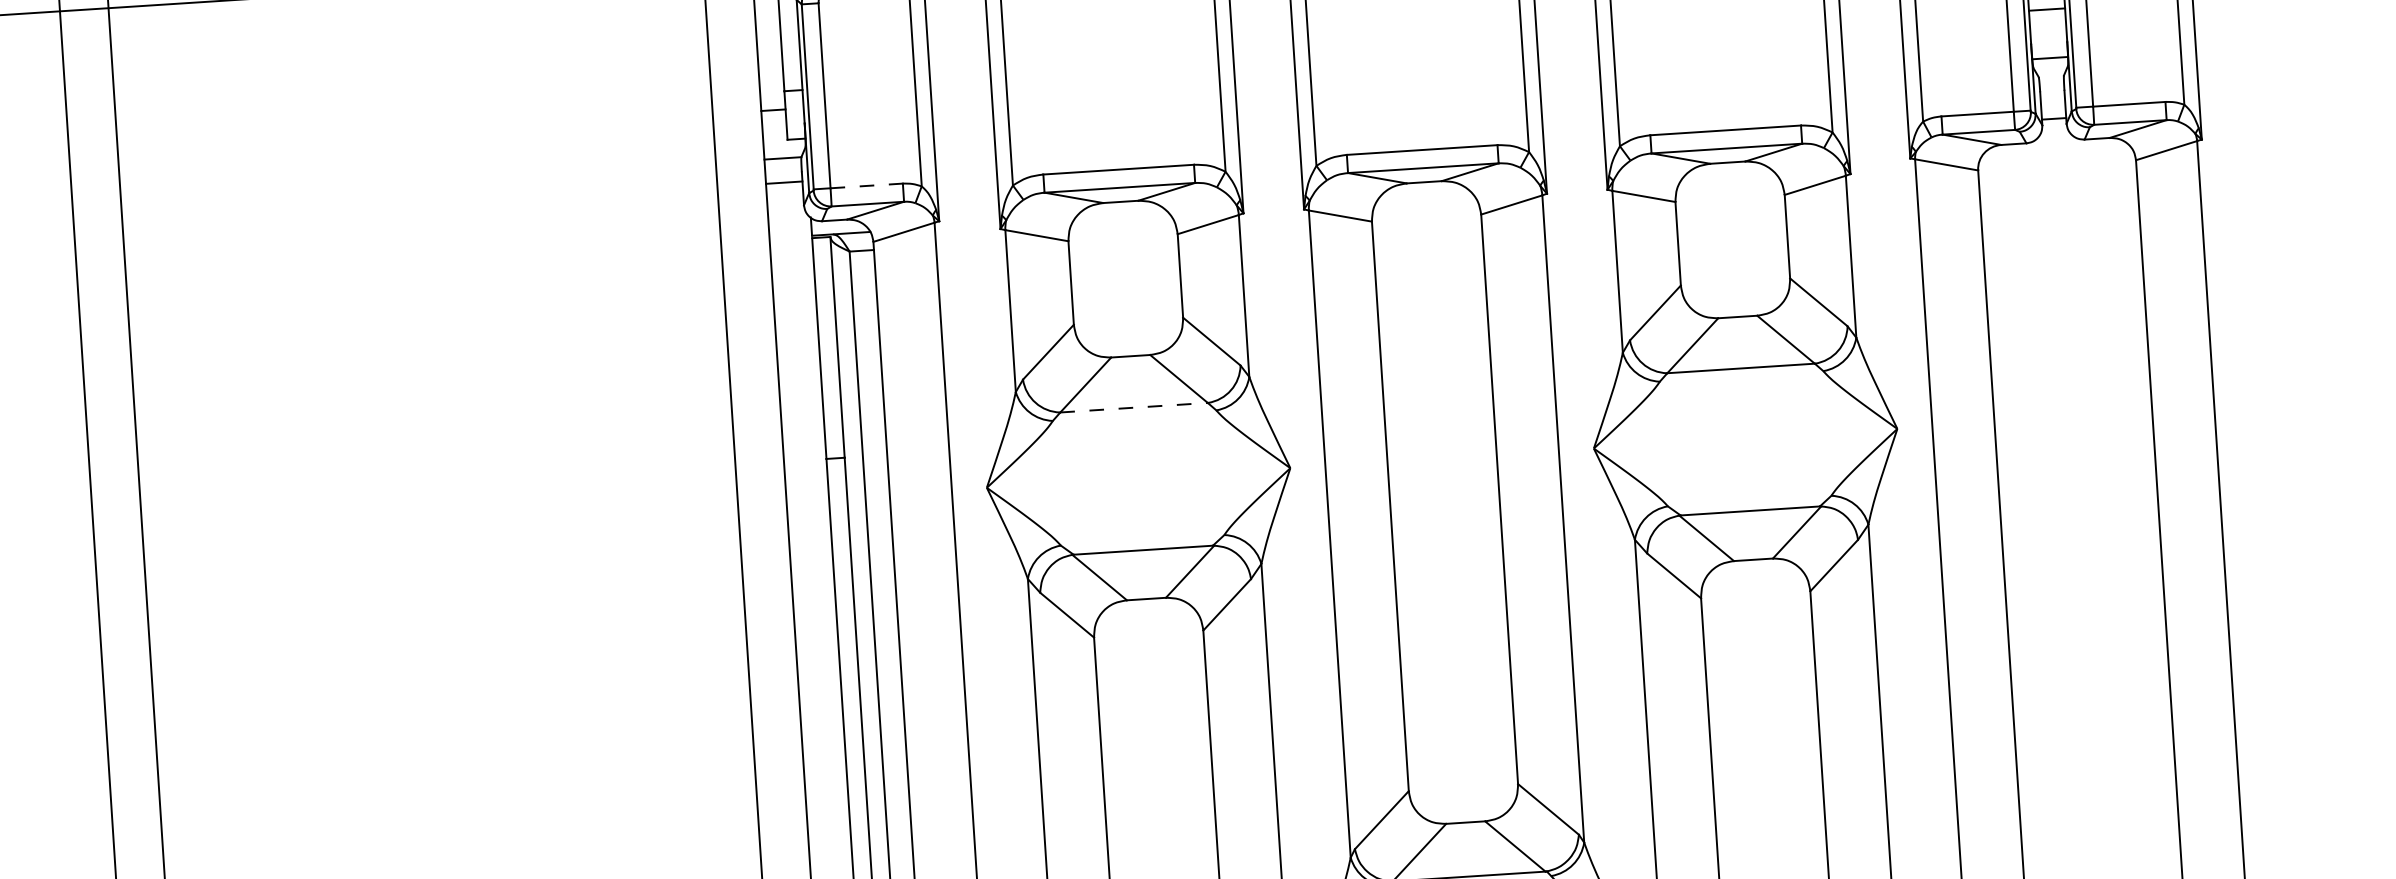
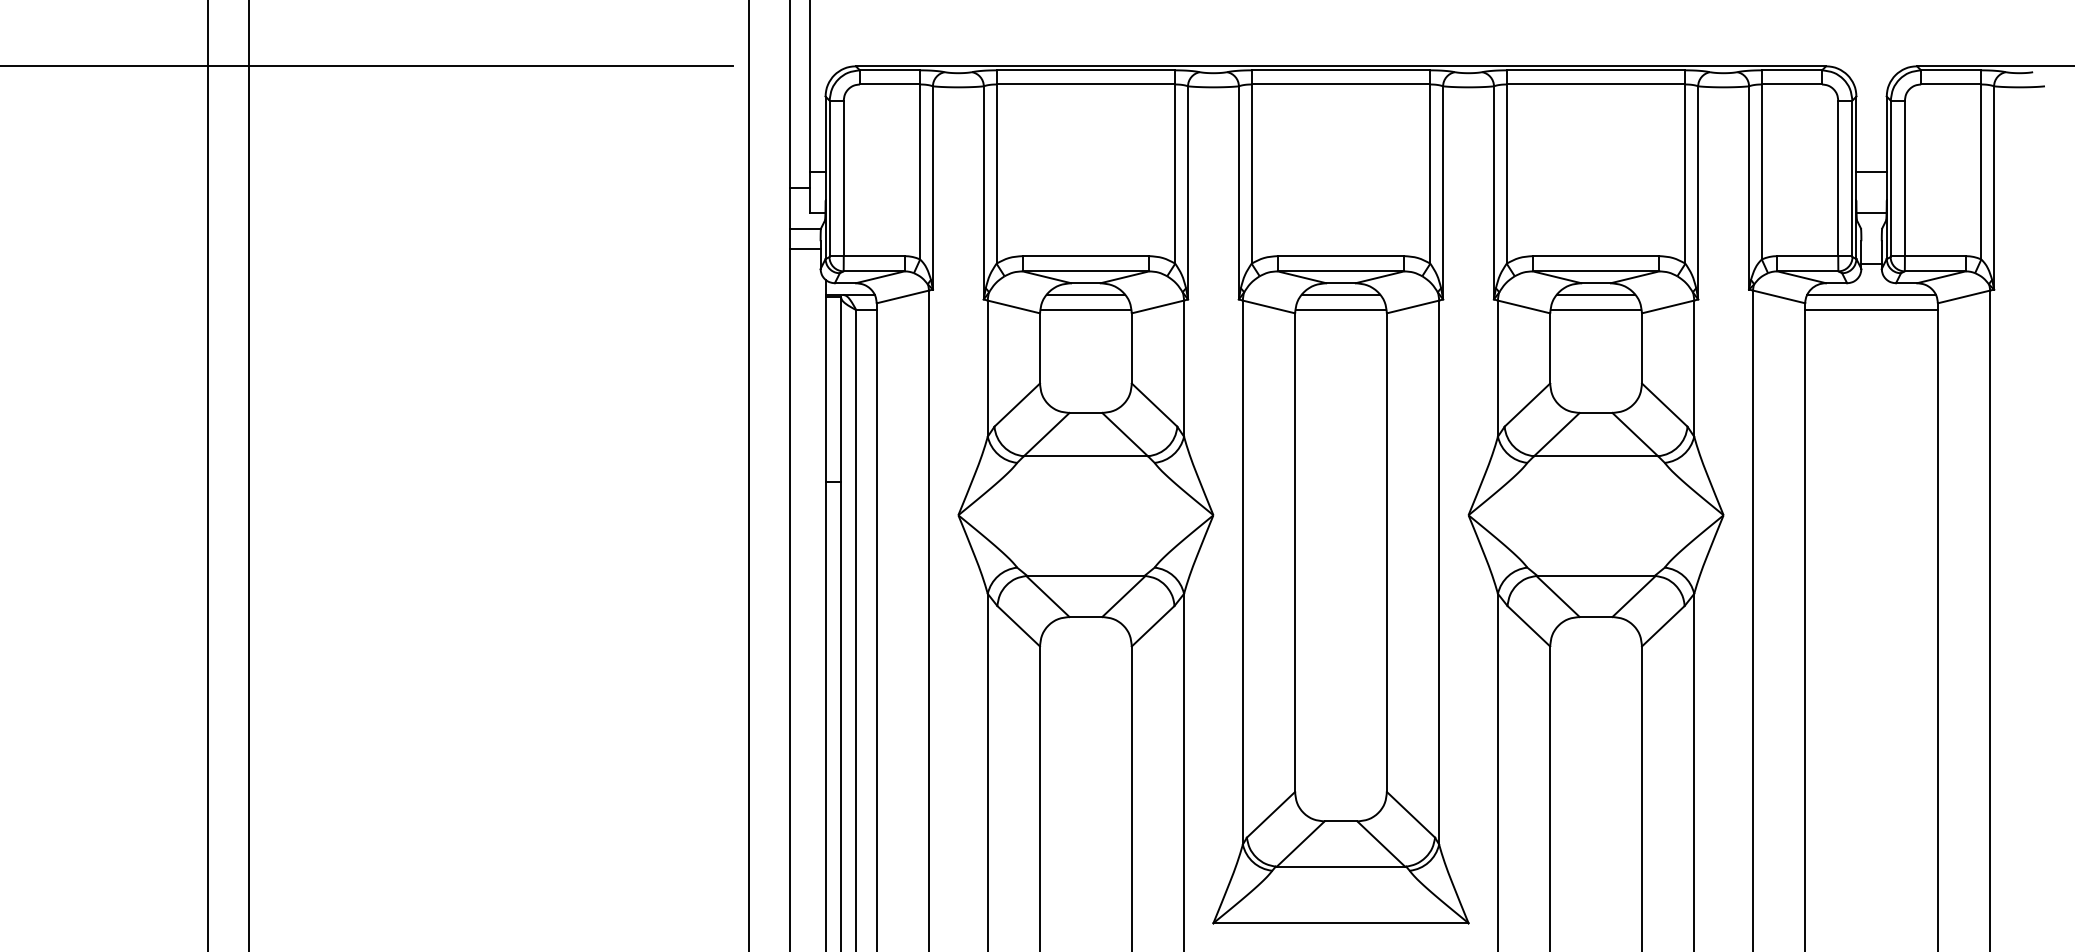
line: (2056, 154) -> (1871, 294), added
line: (2057, 173) -> (1871, 310), added
line: (1727, 176) -> (1595, 294), added
line: (867, 186) -> (874, 256), dashed -> solid
line: (1424, 195) -> (1340, 294), added
line: (1729, 195) -> (1595, 310), added
line: (1425, 214) -> (1340, 310), added
line: (1121, 215) -> (1085, 294), added
line: (1122, 234) -> (1085, 310), added
line: (1133, 408) -> (1085, 456), dashed -> solid

